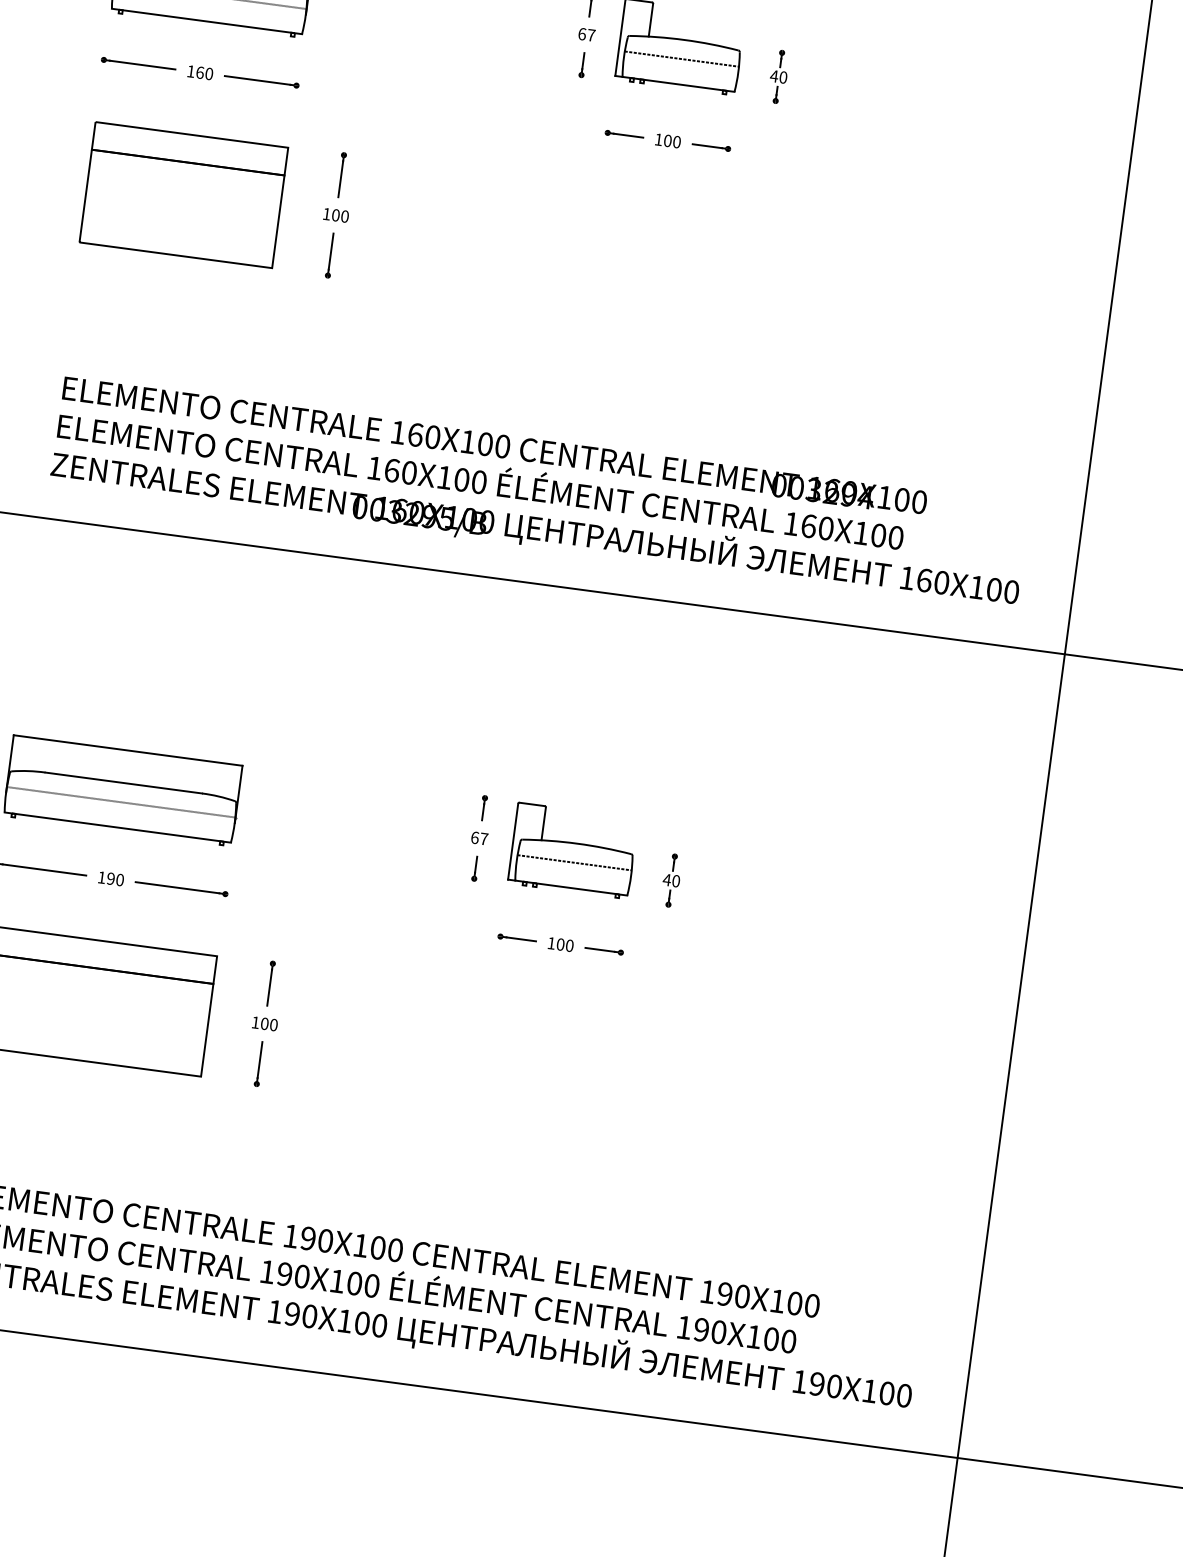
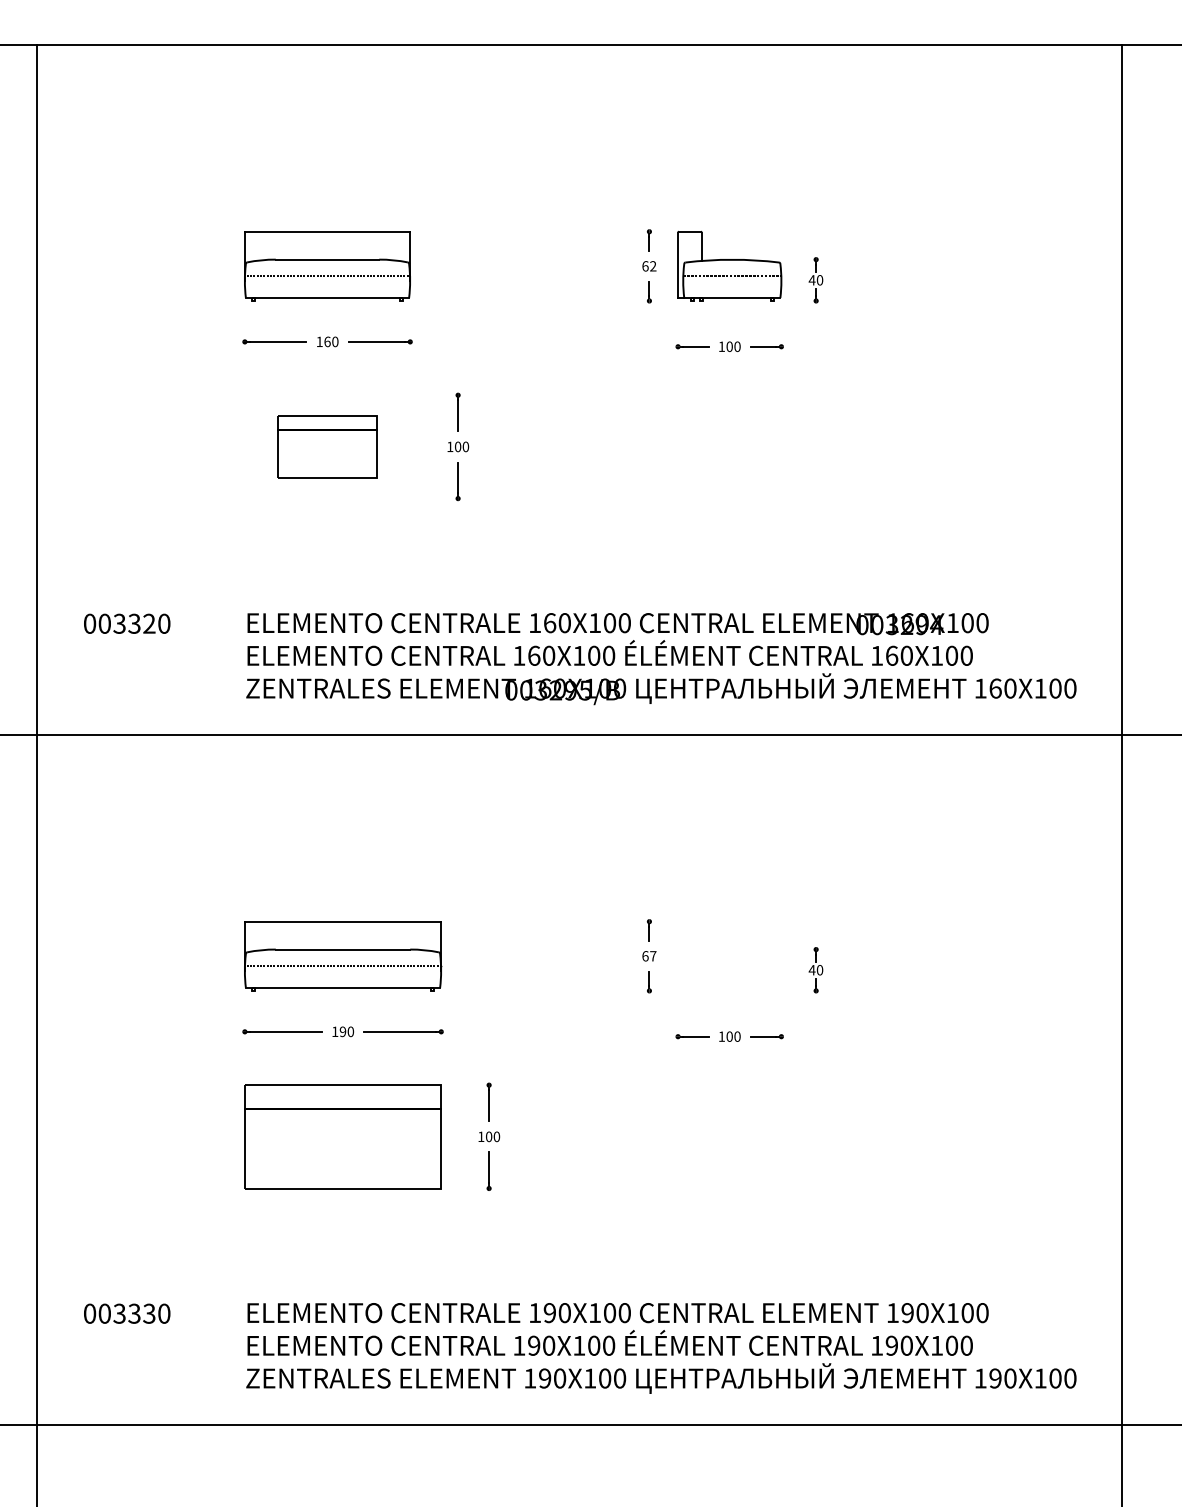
text: (591, 35) -> (653, 266), 67 -> 62
part: (183, 194) -> (327, 446), size x0.6
part: (573, 849) -> (729, 955), removed

